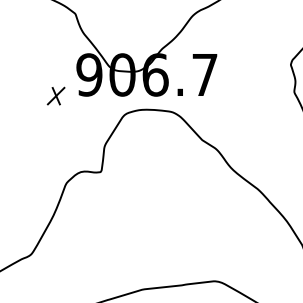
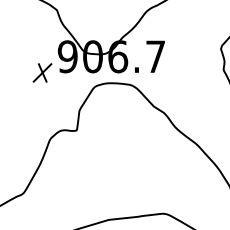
part: (55, 95) -> (41, 72), size x1.4

